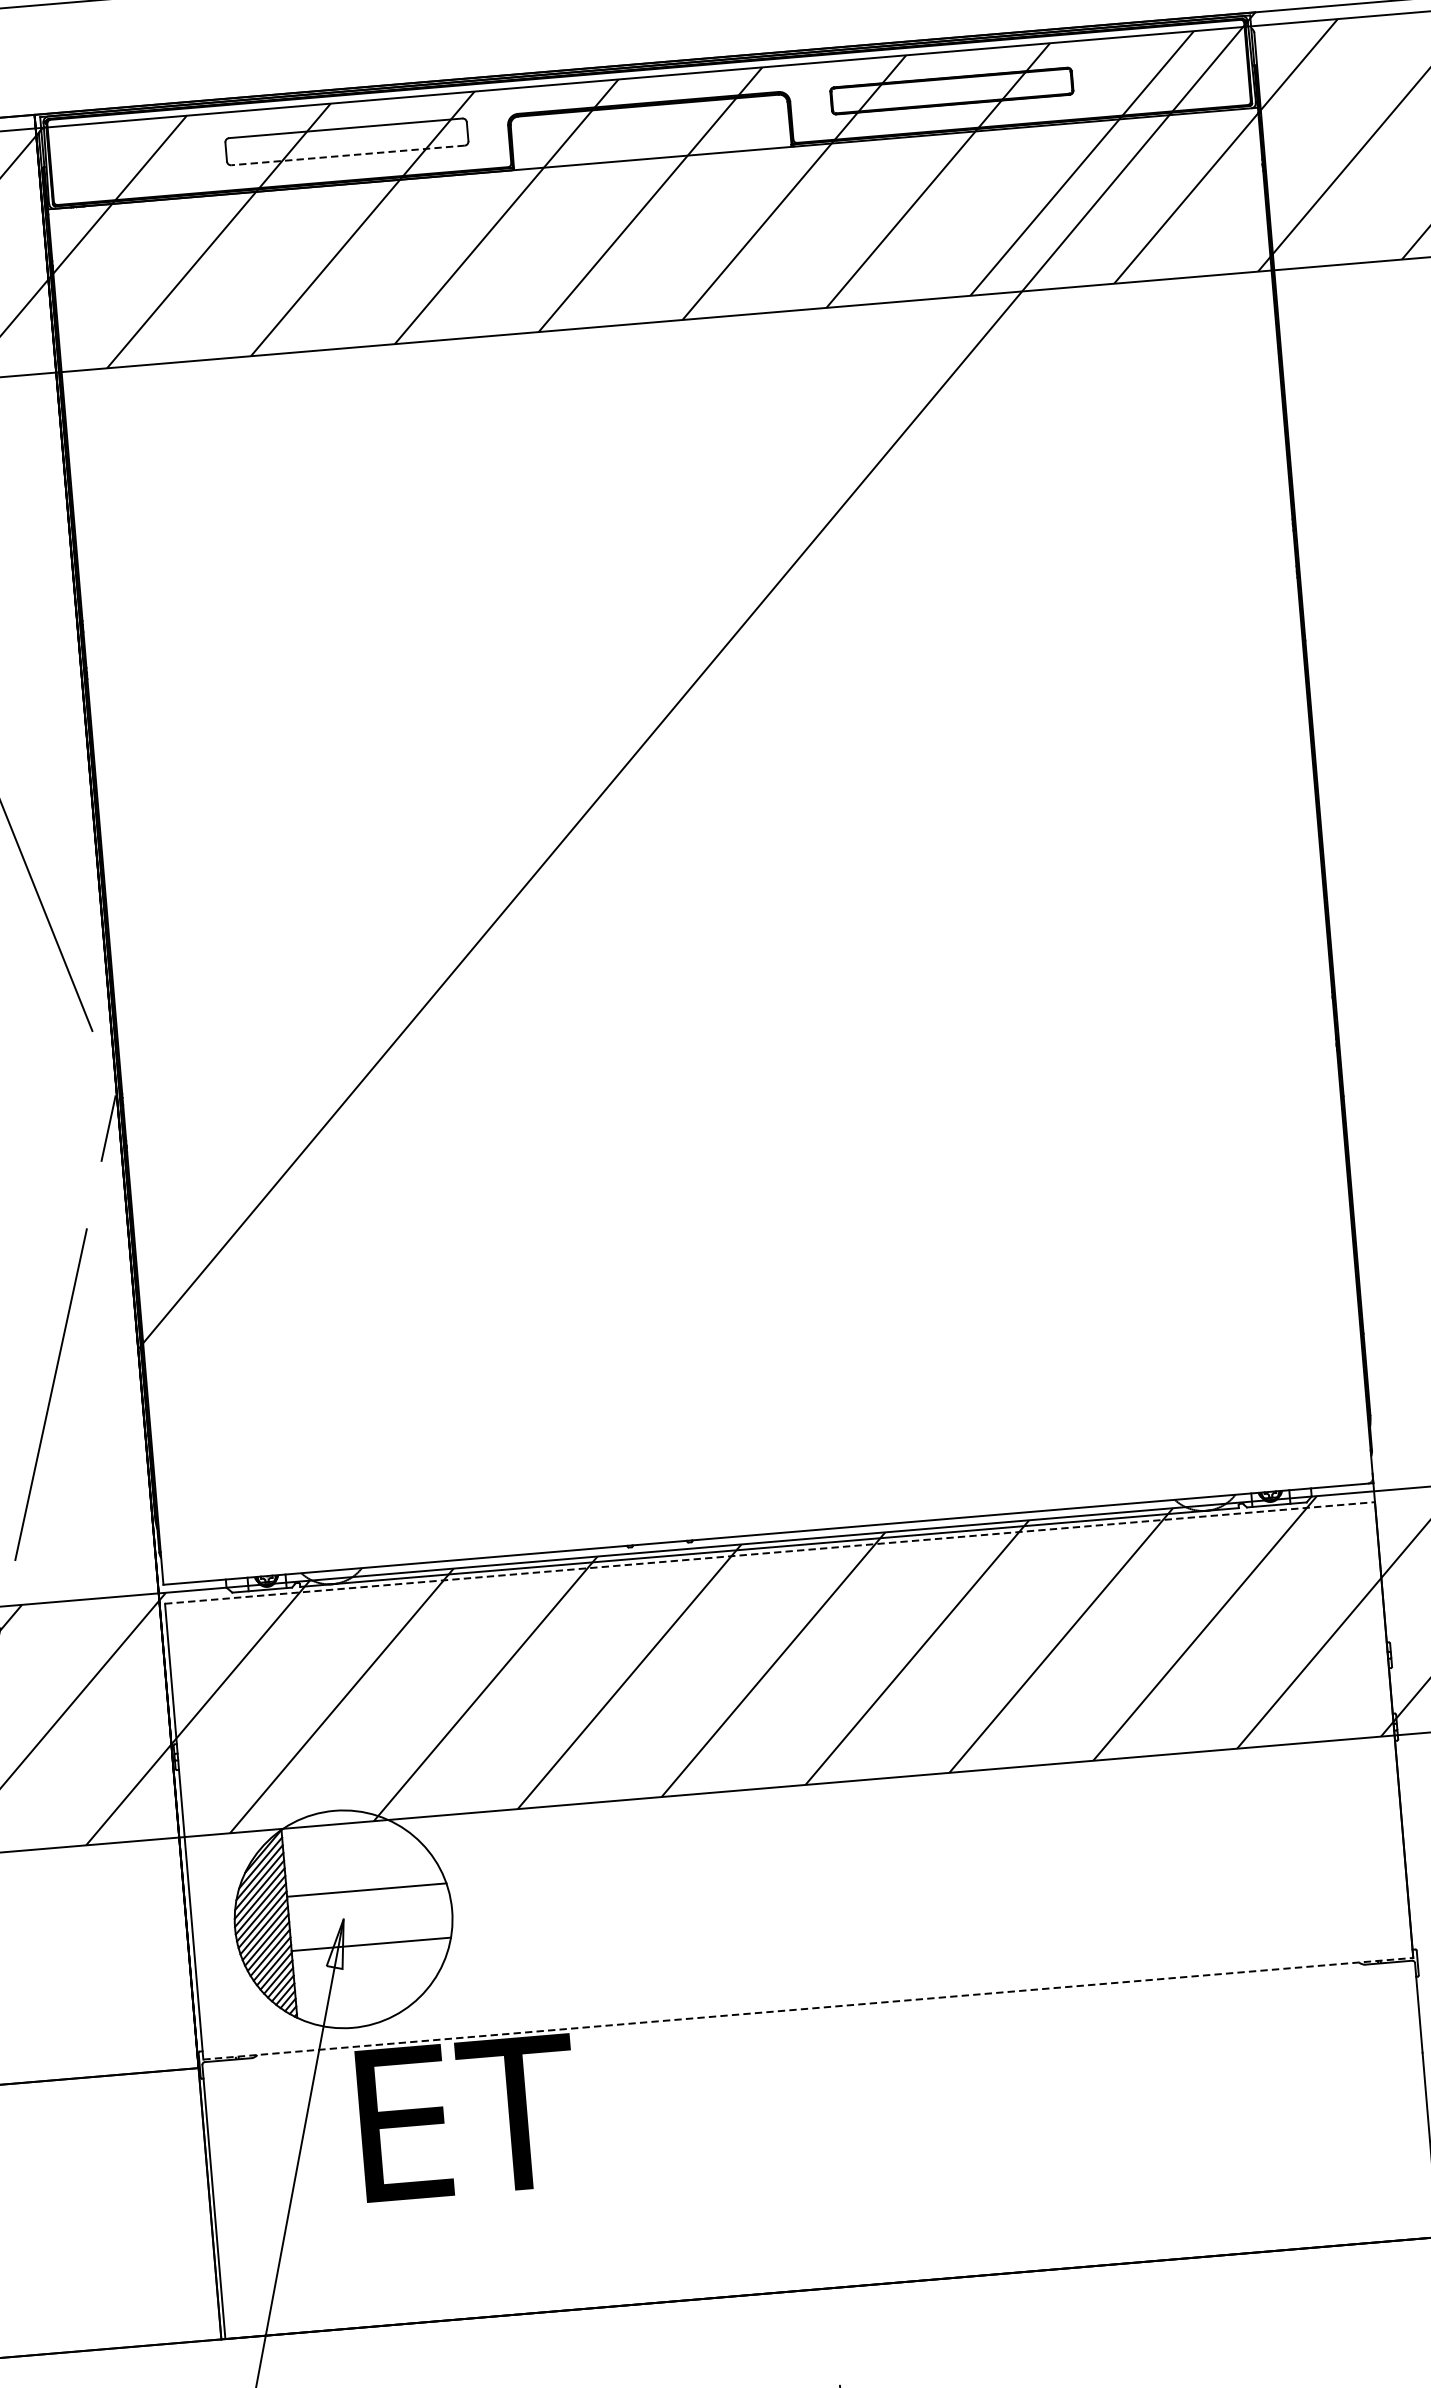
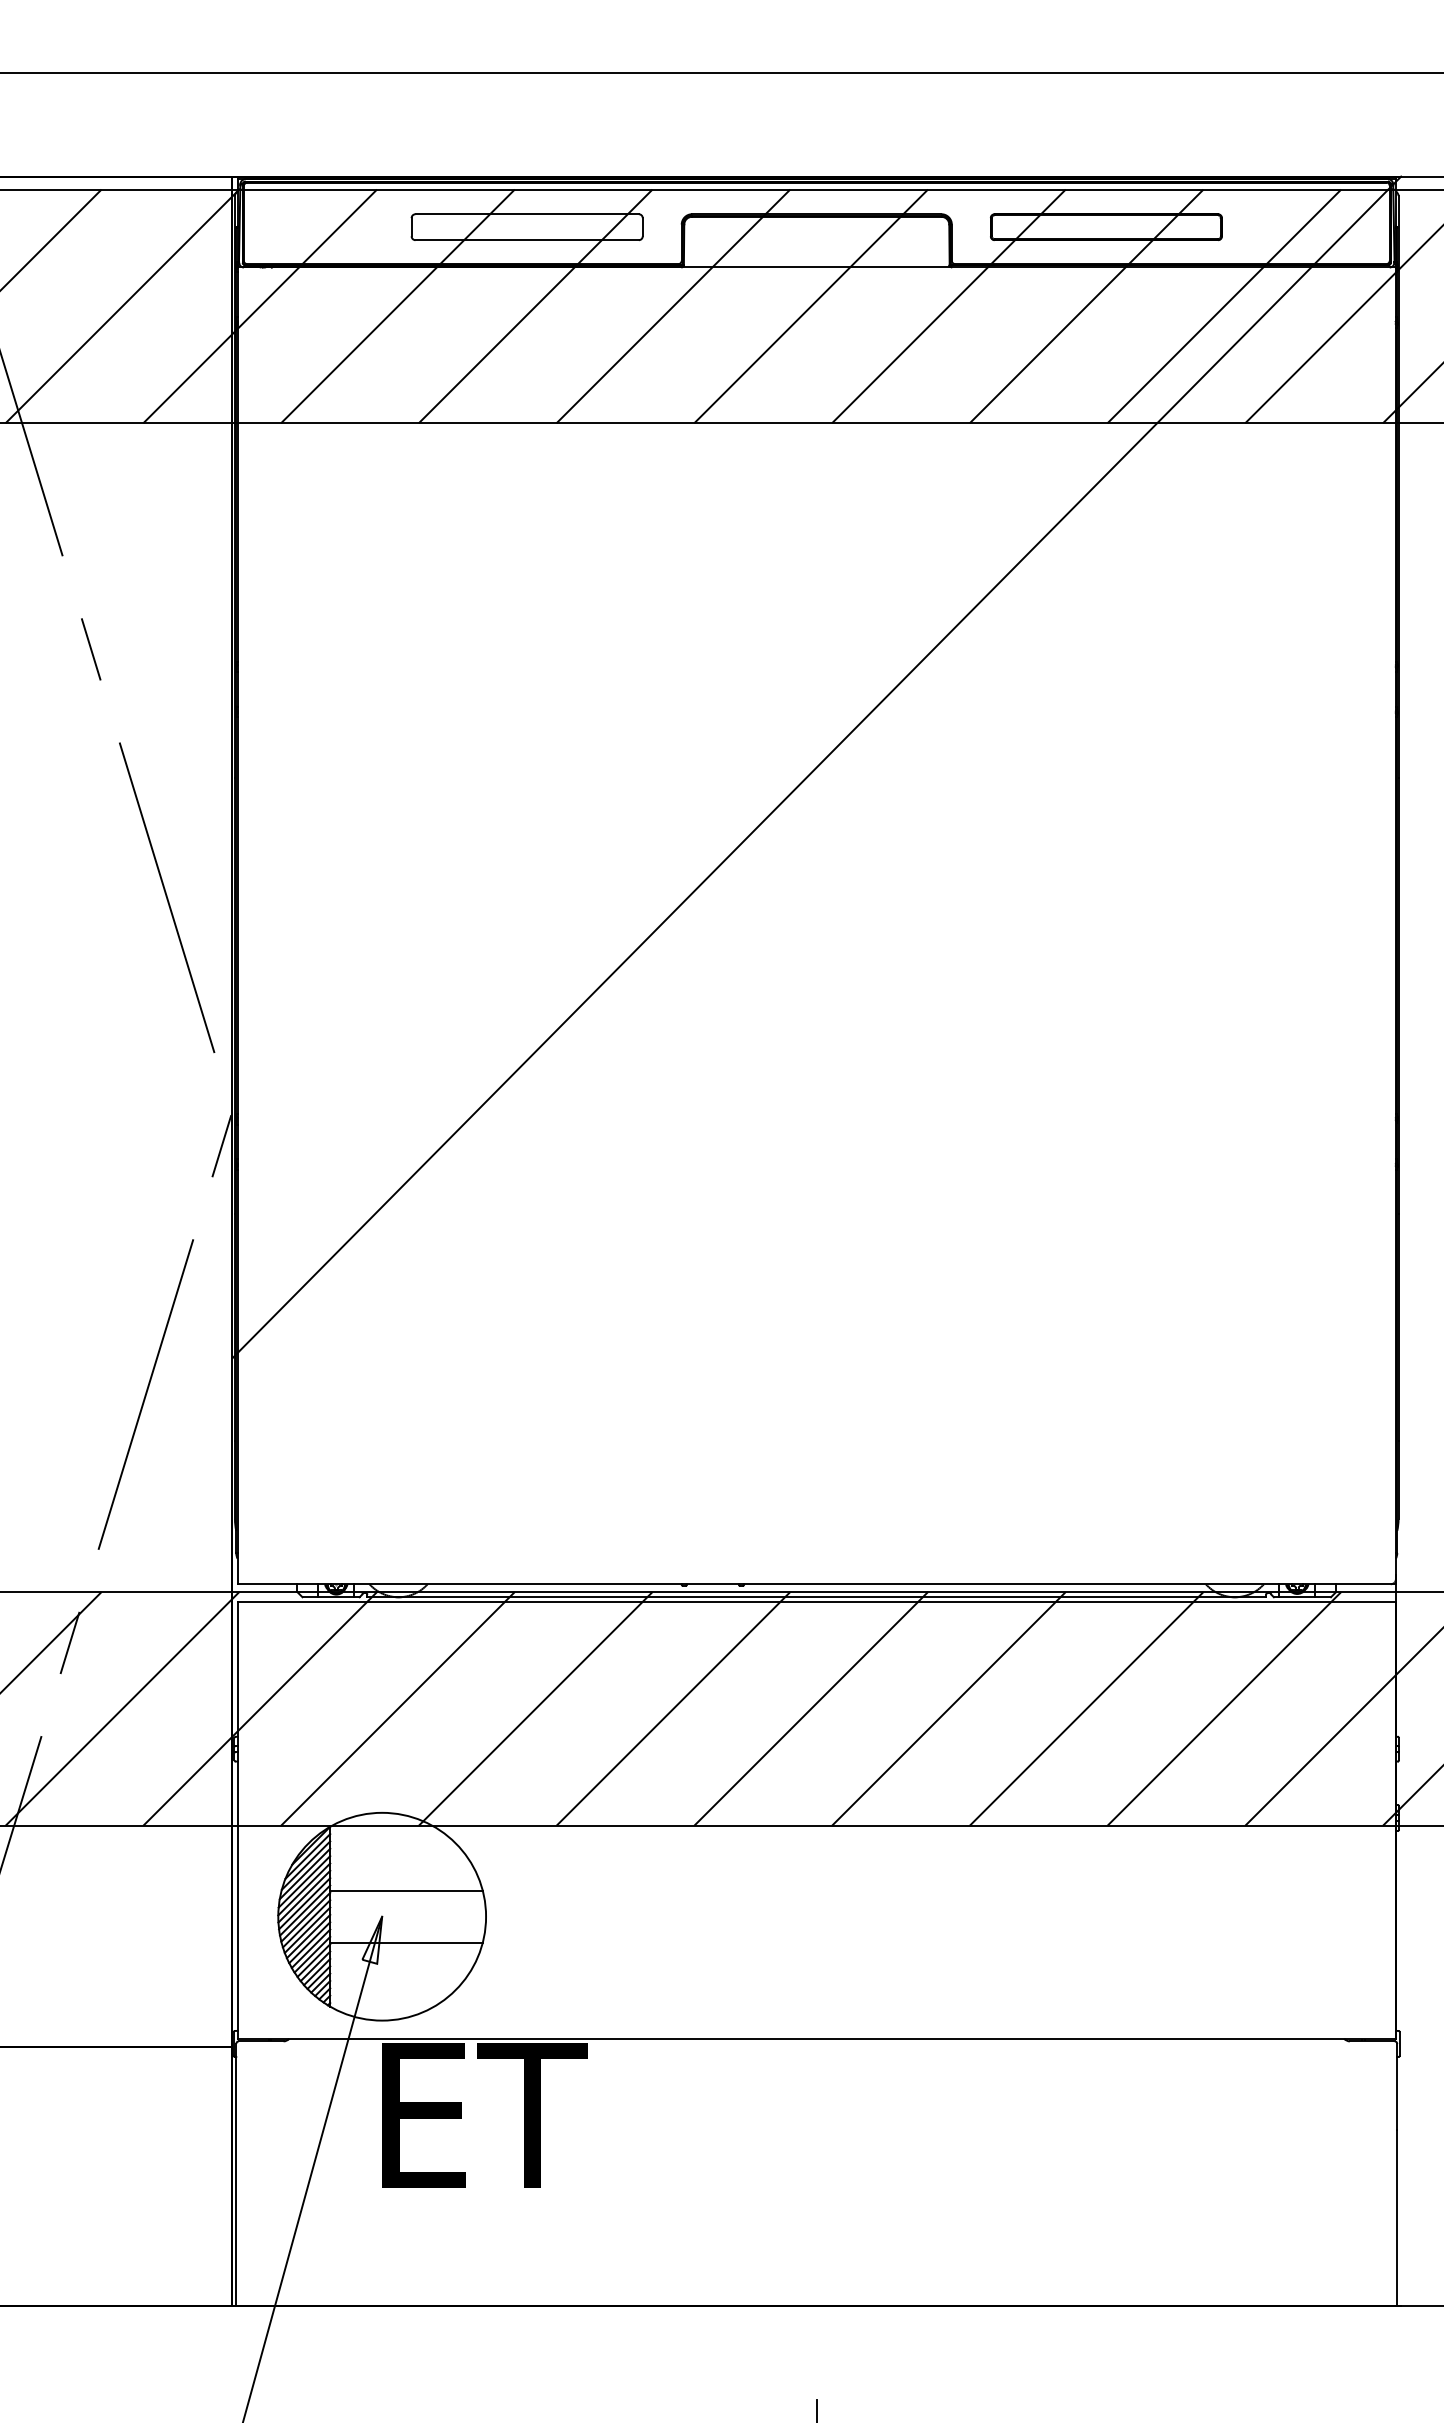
line: (348, 155) -> (527, 240), dashed -> solid
line: (770, 1552) -> (817, 1602), dashed -> solid
line: (809, 2008) -> (817, 2038), dashed -> solid

